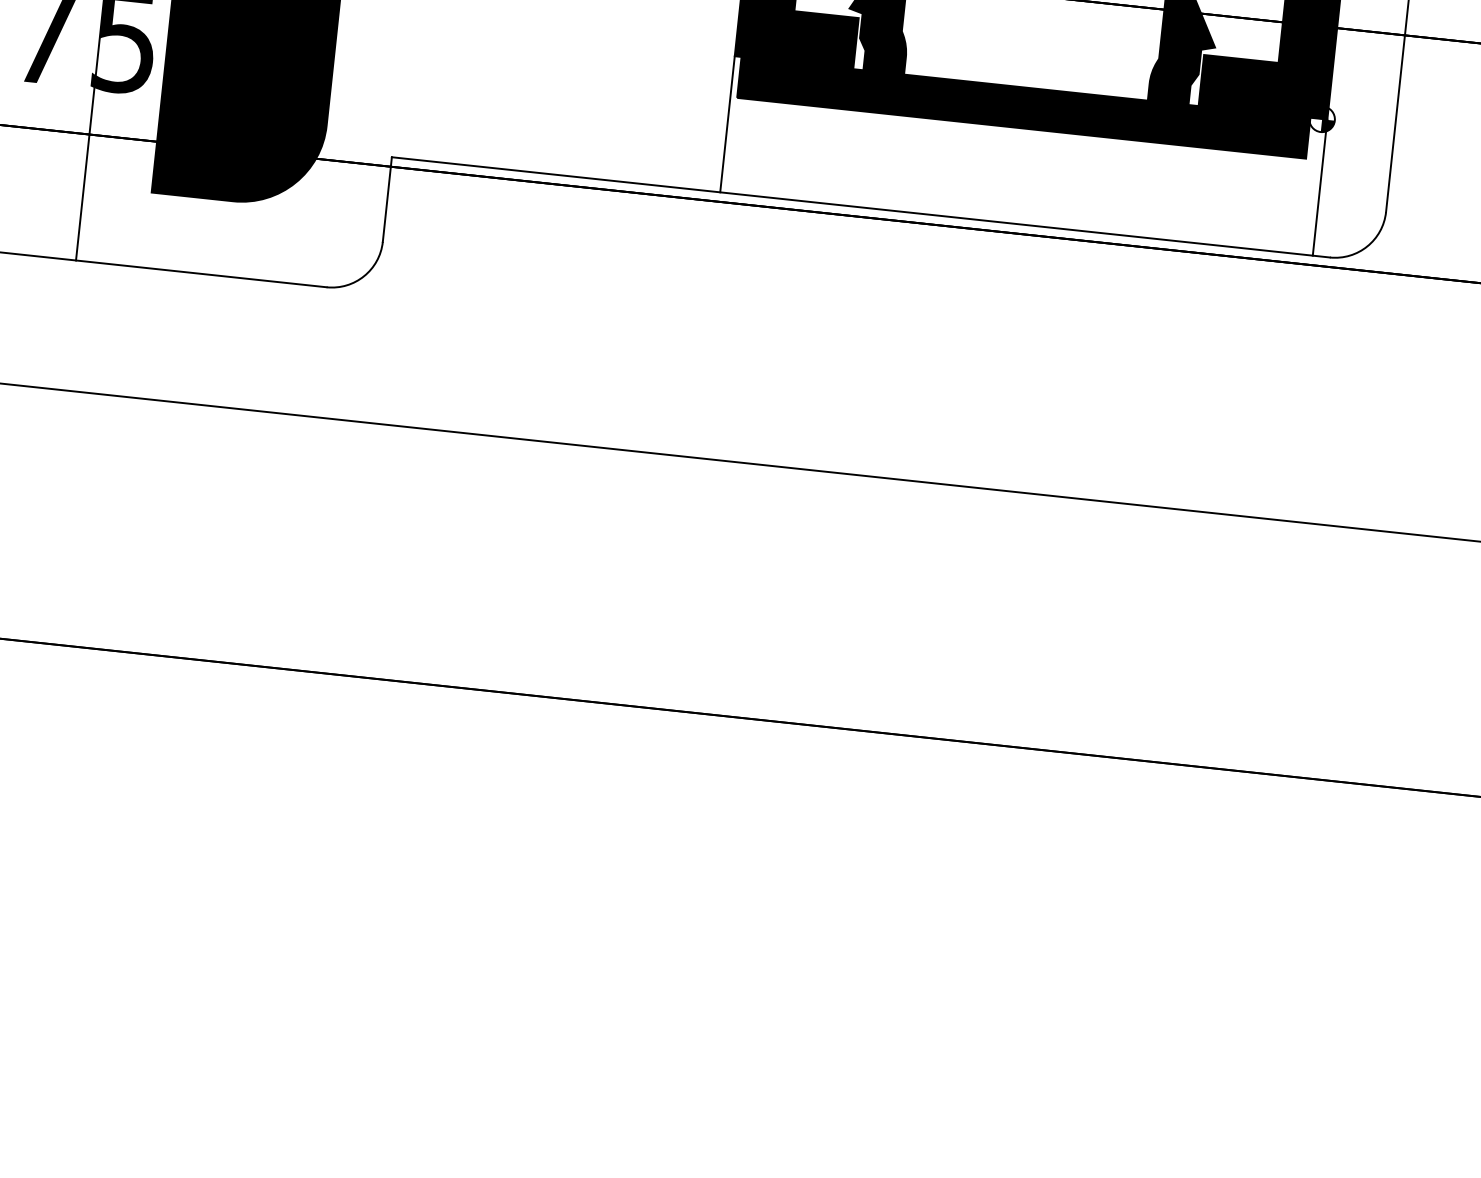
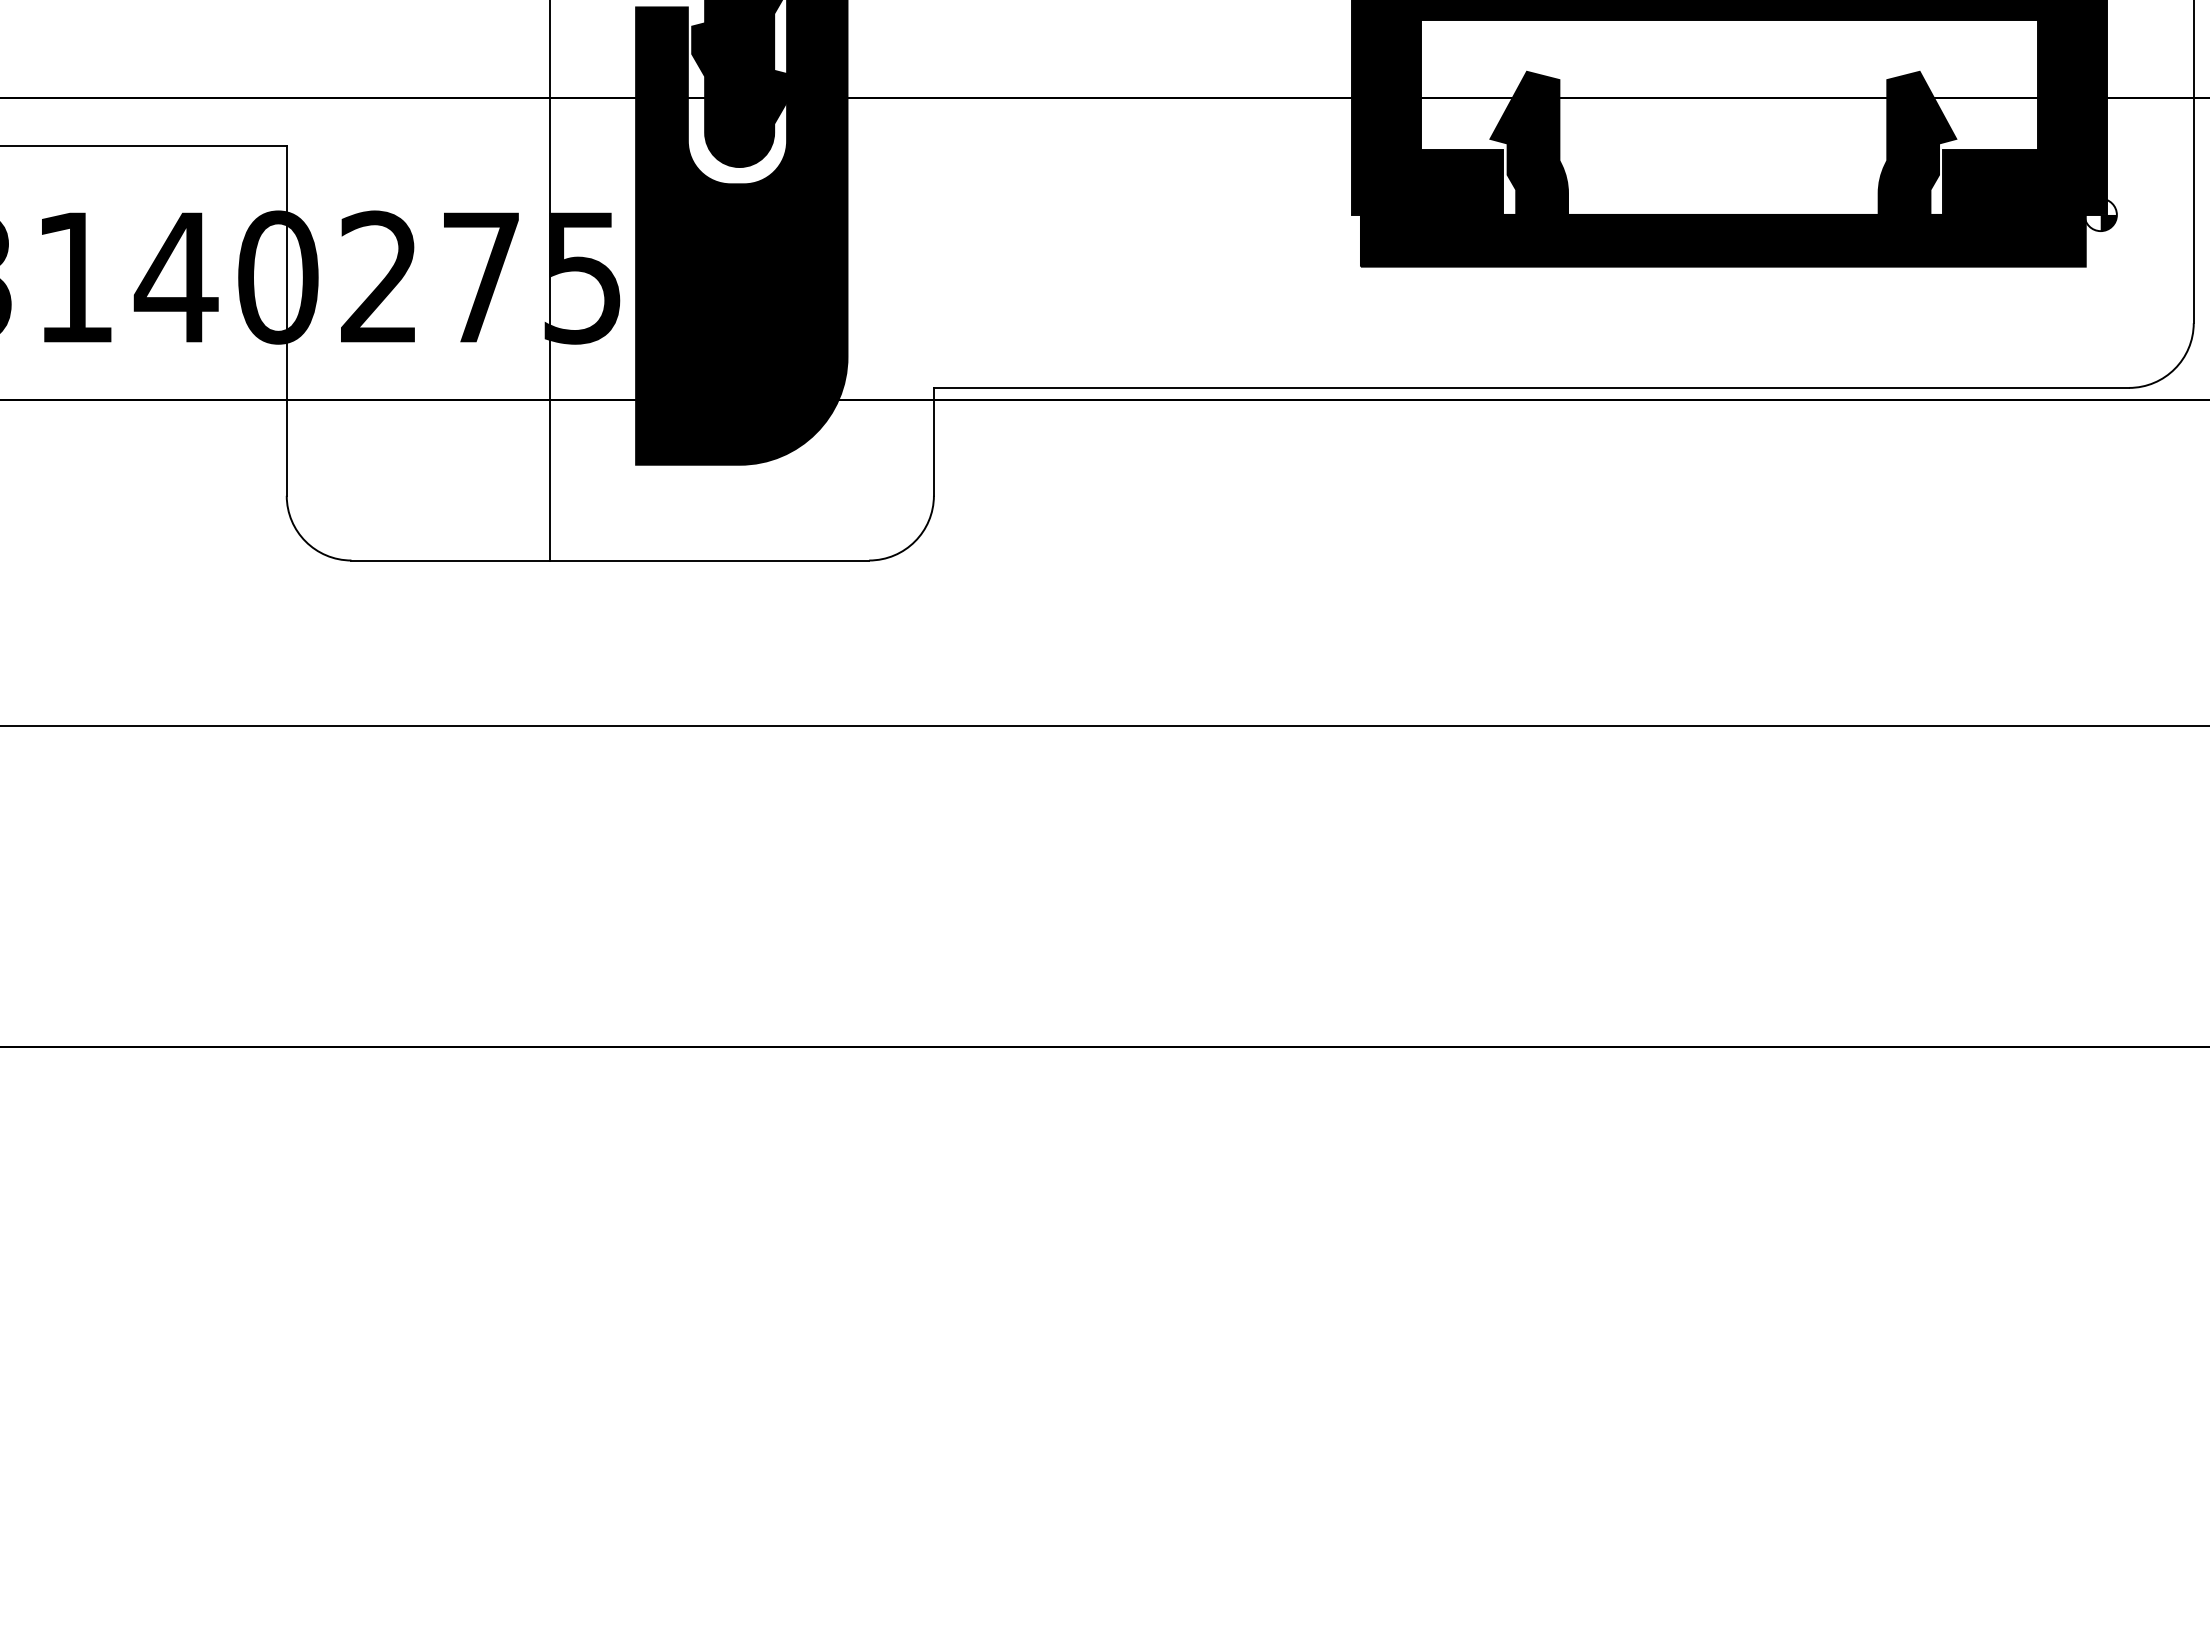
line: (727, 123) -> (1352, 300), removed
line: (1320, 187) -> (2107, 300), removed

